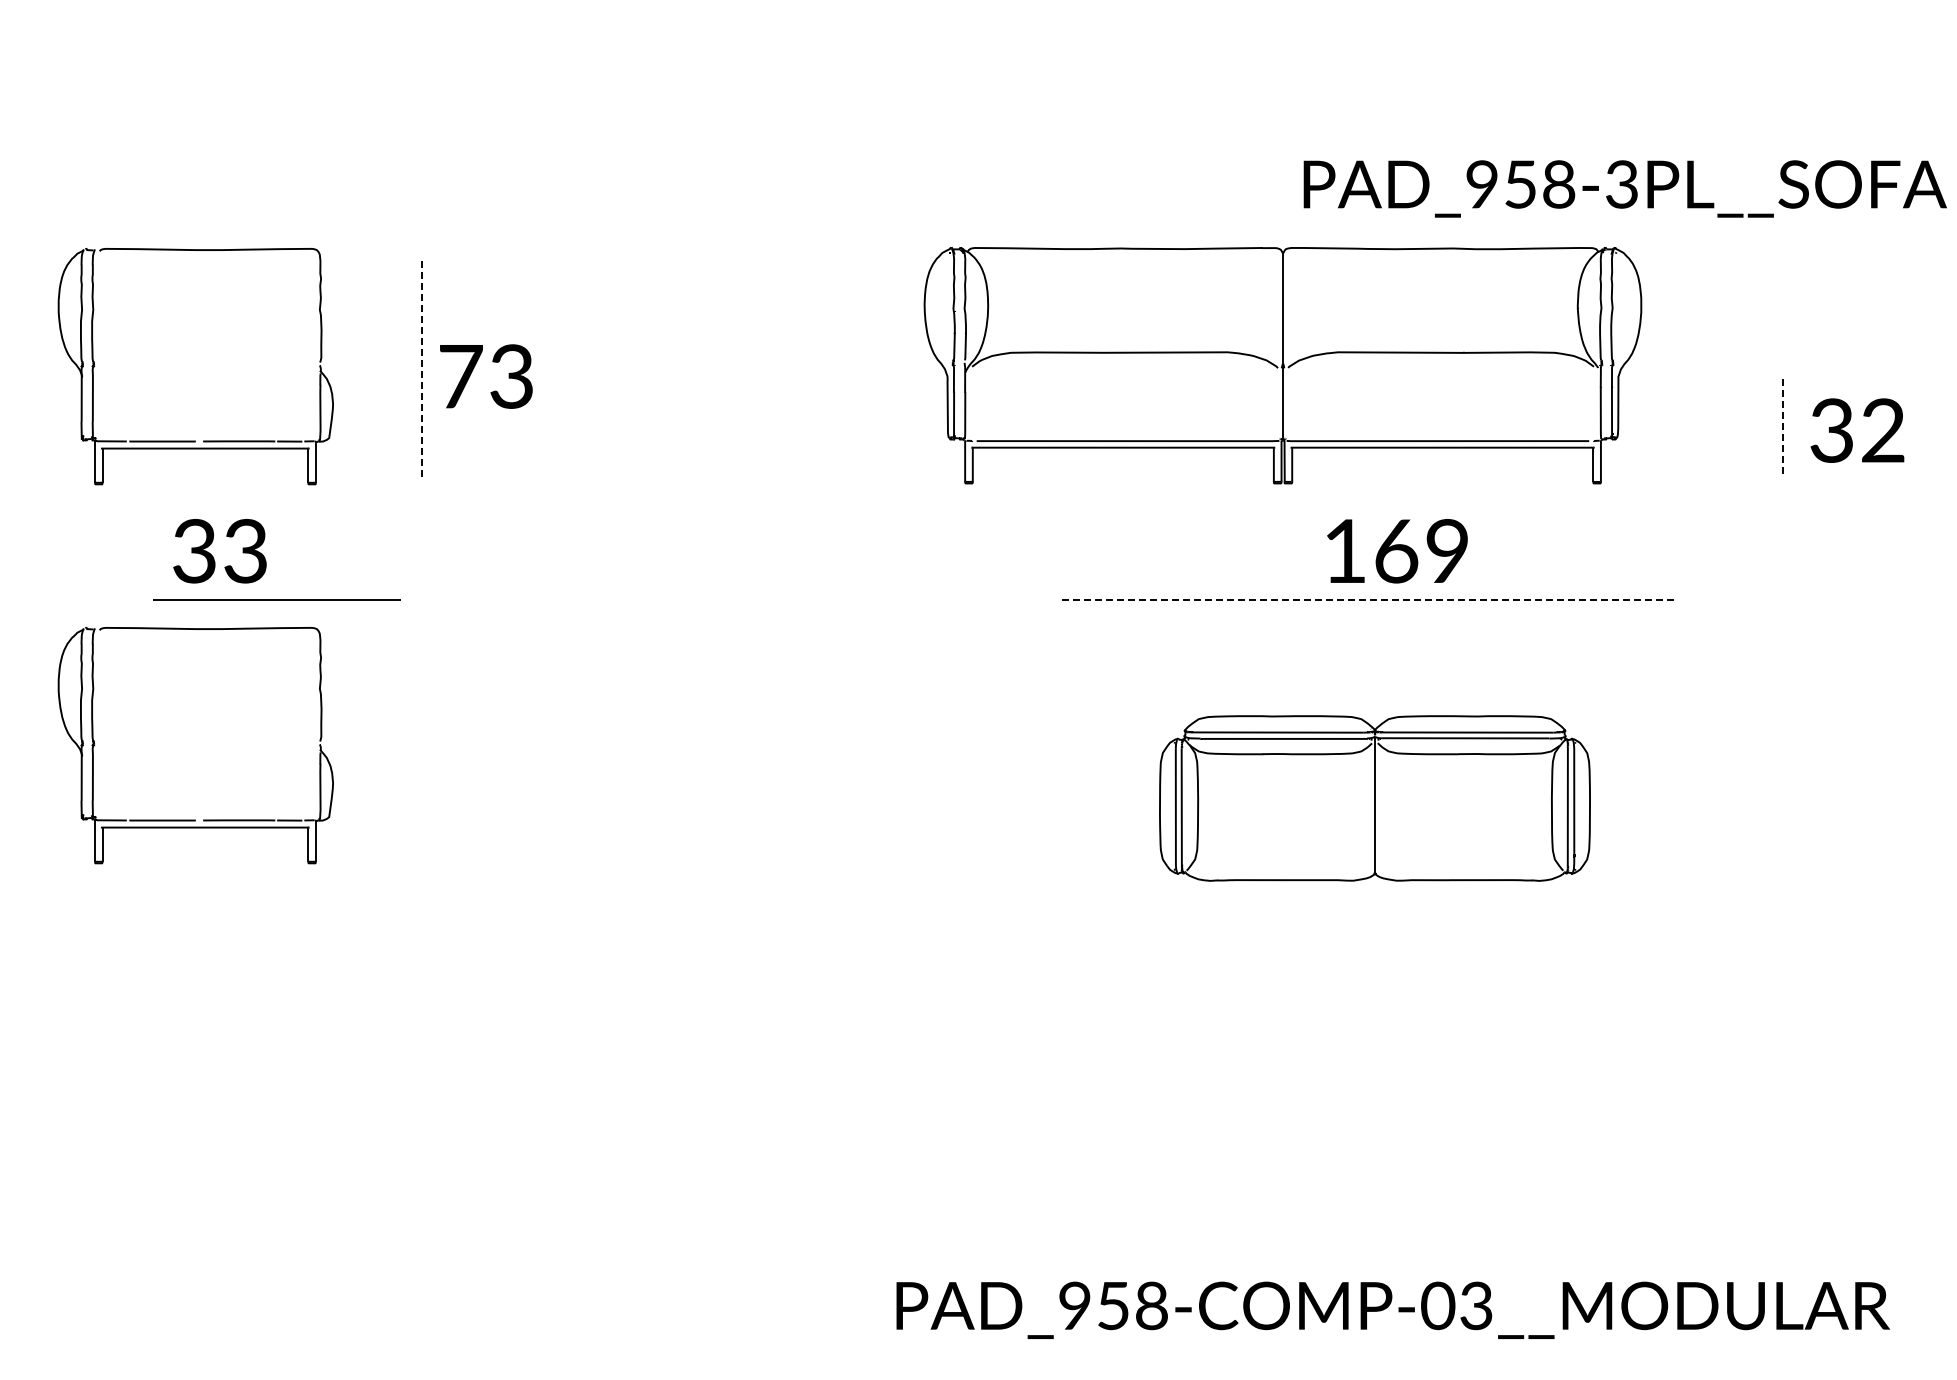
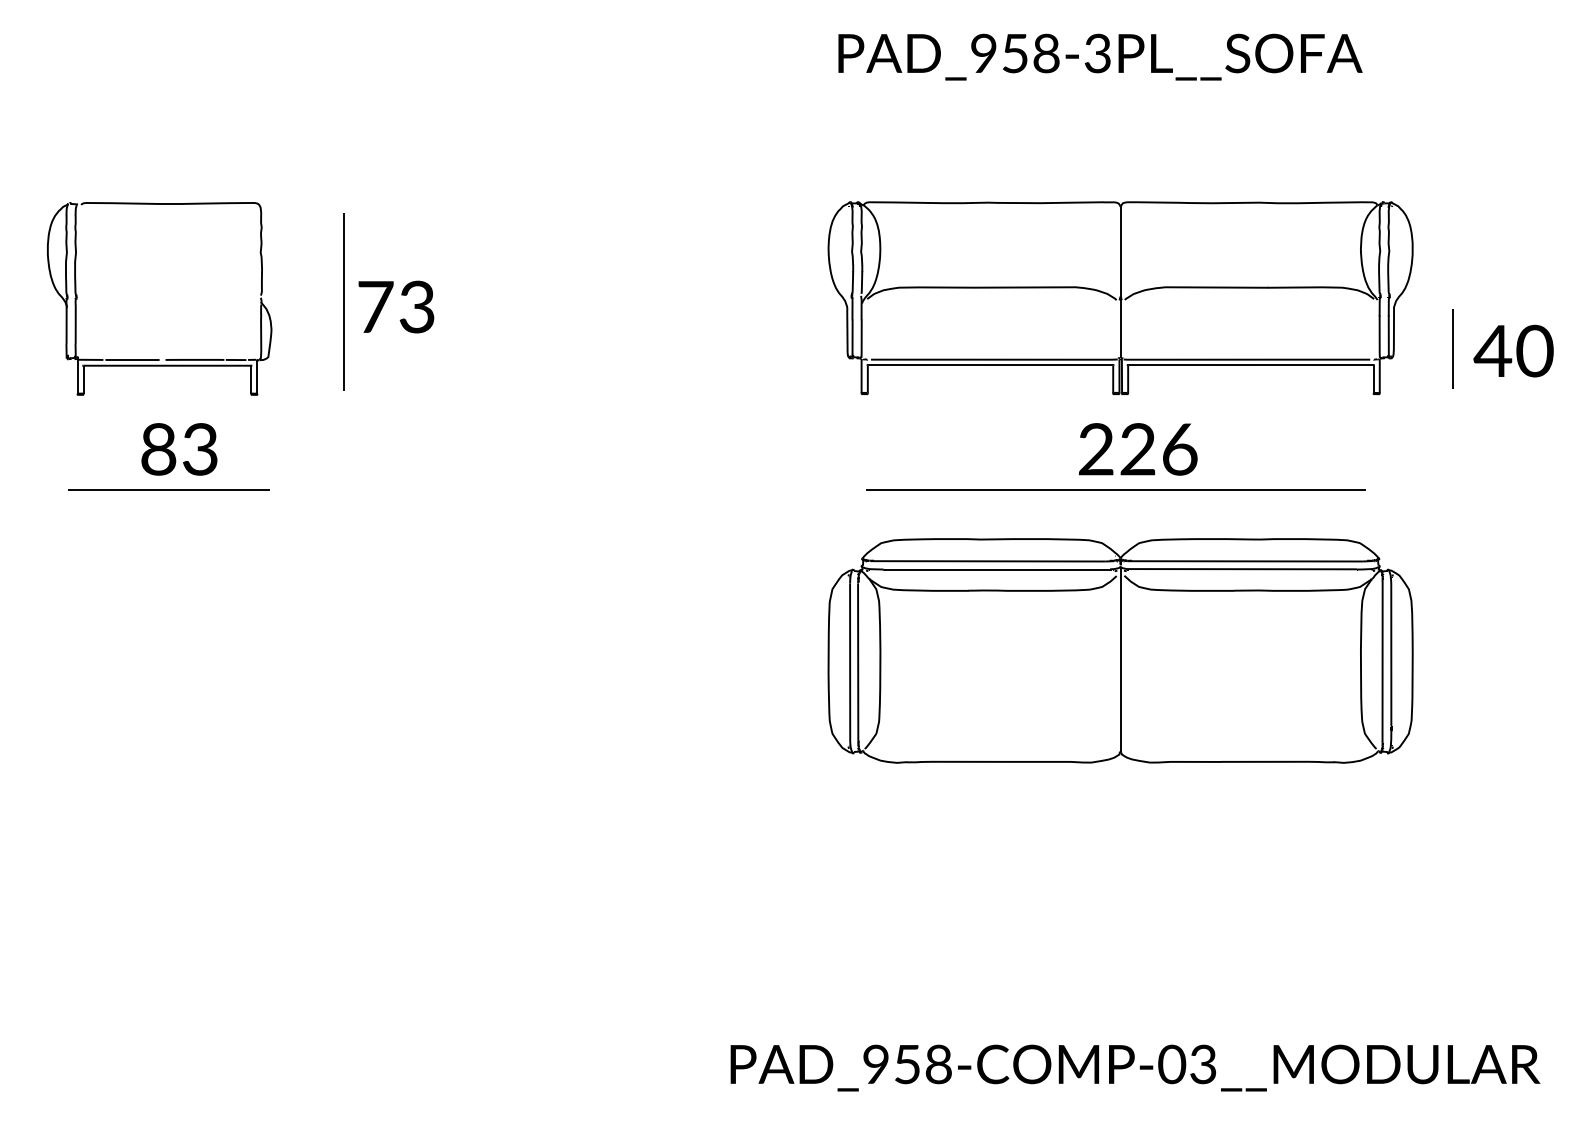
text: (1624, 188) -> (1099, 56), moved
part: (1282, 365) -> (1120, 298), moved
line: (421, 370) -> (343, 302), dashed -> solid
line: (1782, 429) -> (1452, 350), dashed -> solid
text: (1856, 430) -> (1513, 351), 32 -> 40
text: (194, 551) -> (158, 449), 33 -> 83
text: (1396, 551) -> (1138, 449), 169 -> 226
line: (276, 599) -> (168, 488), moved
line: (1369, 600) -> (1116, 489), dashed -> solid
part: (1374, 798) -> (1120, 650), size x1.67
part: (195, 819) -> (159, 668), removed

